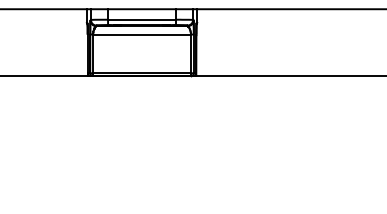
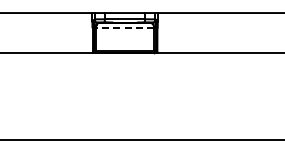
line: (141, 35) -> (124, 28), solid -> dashed

